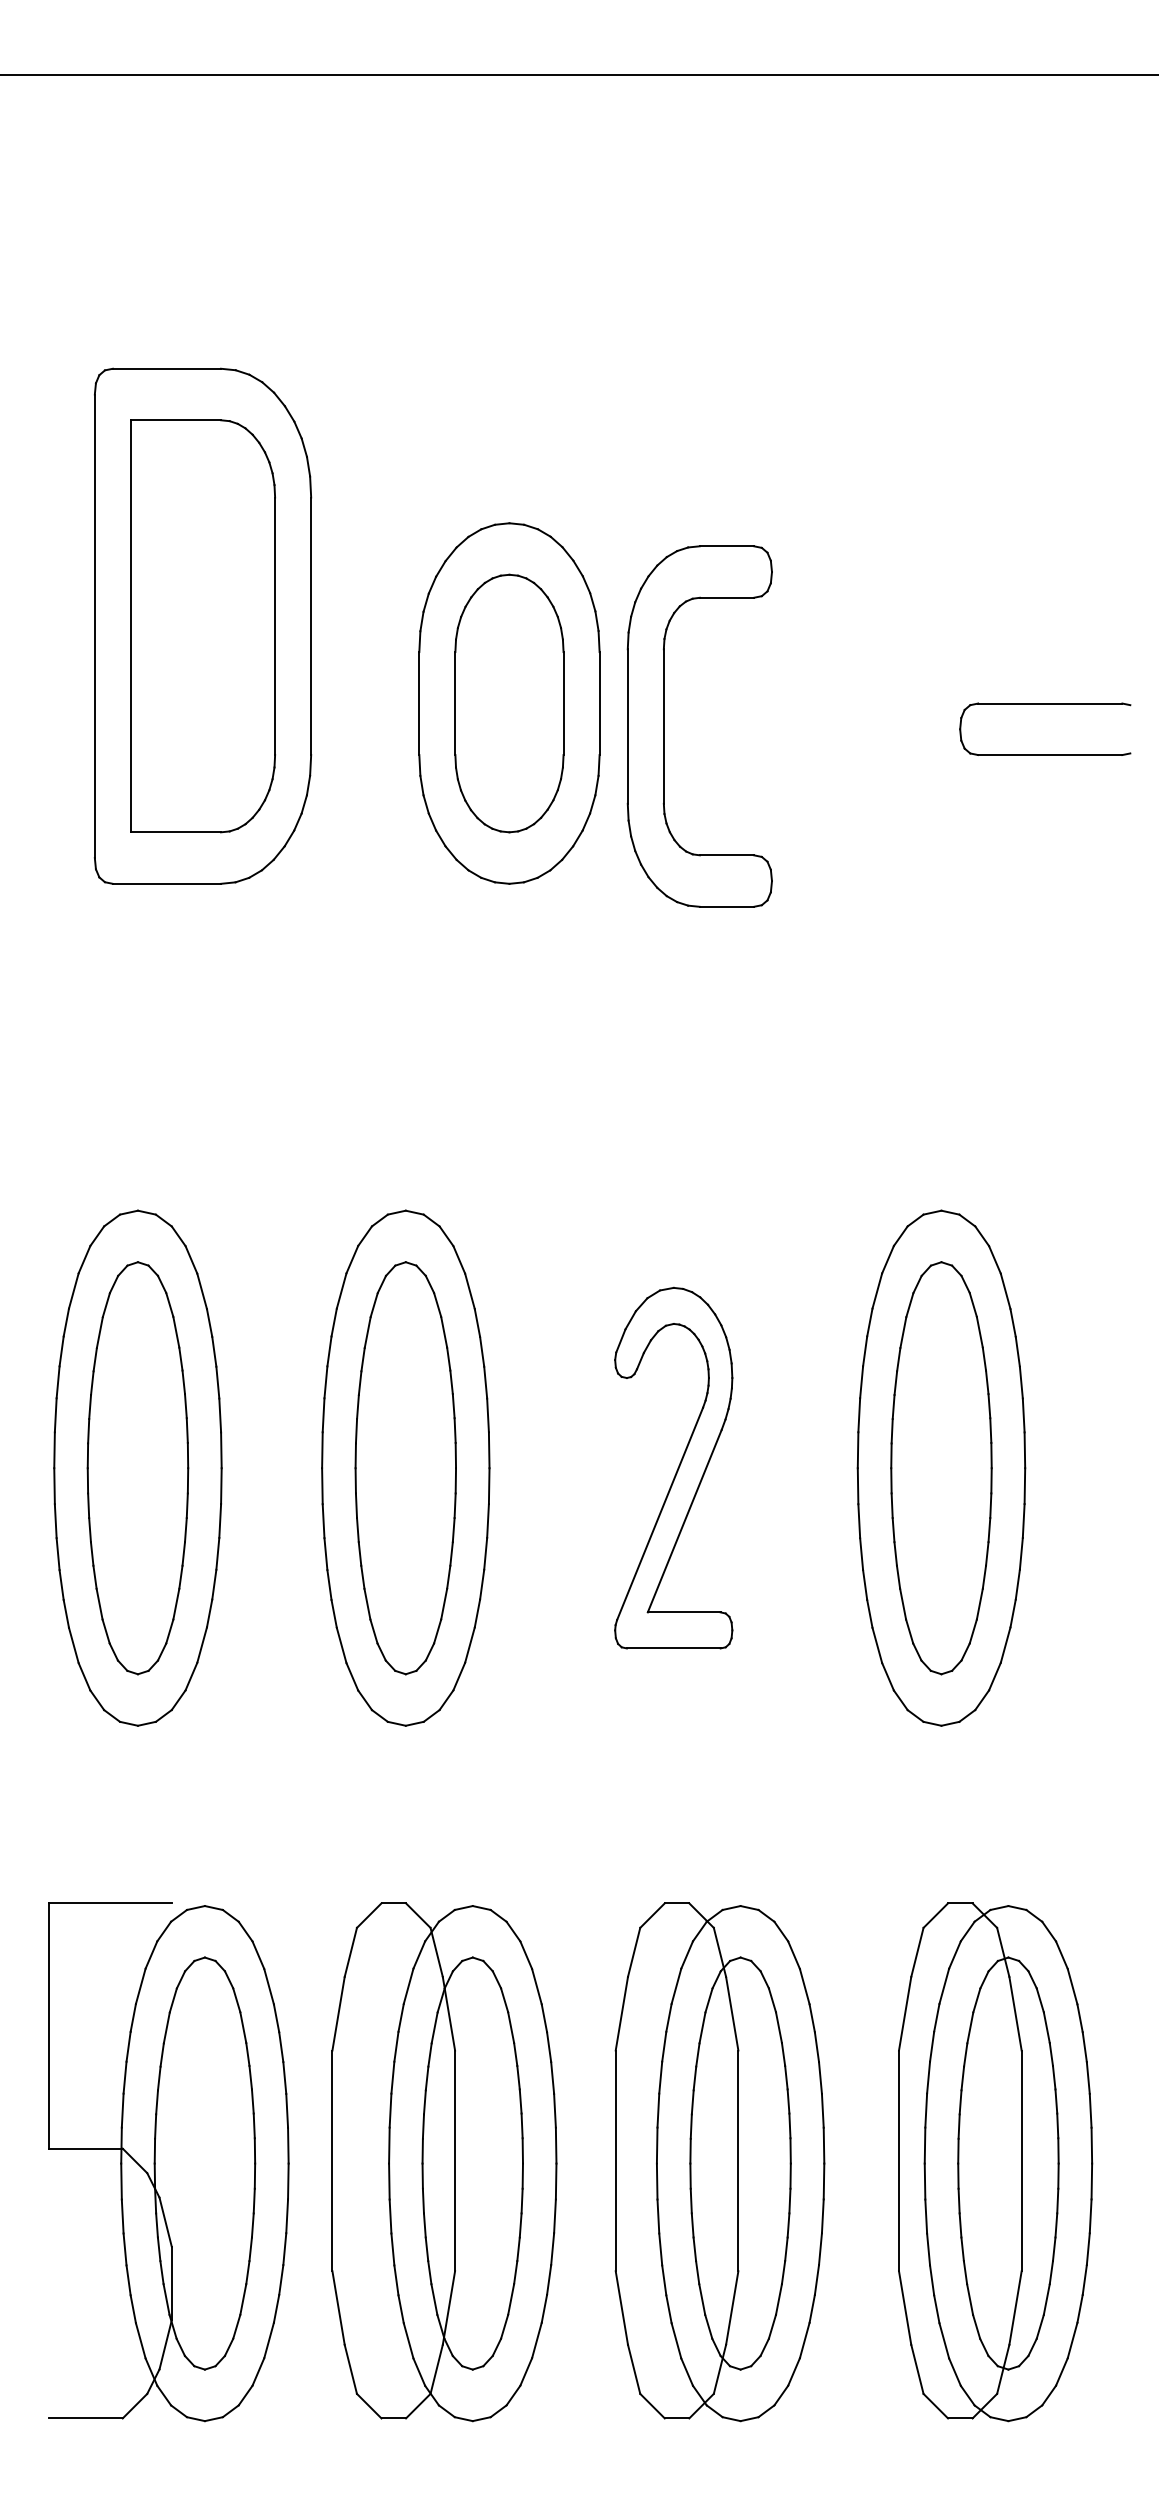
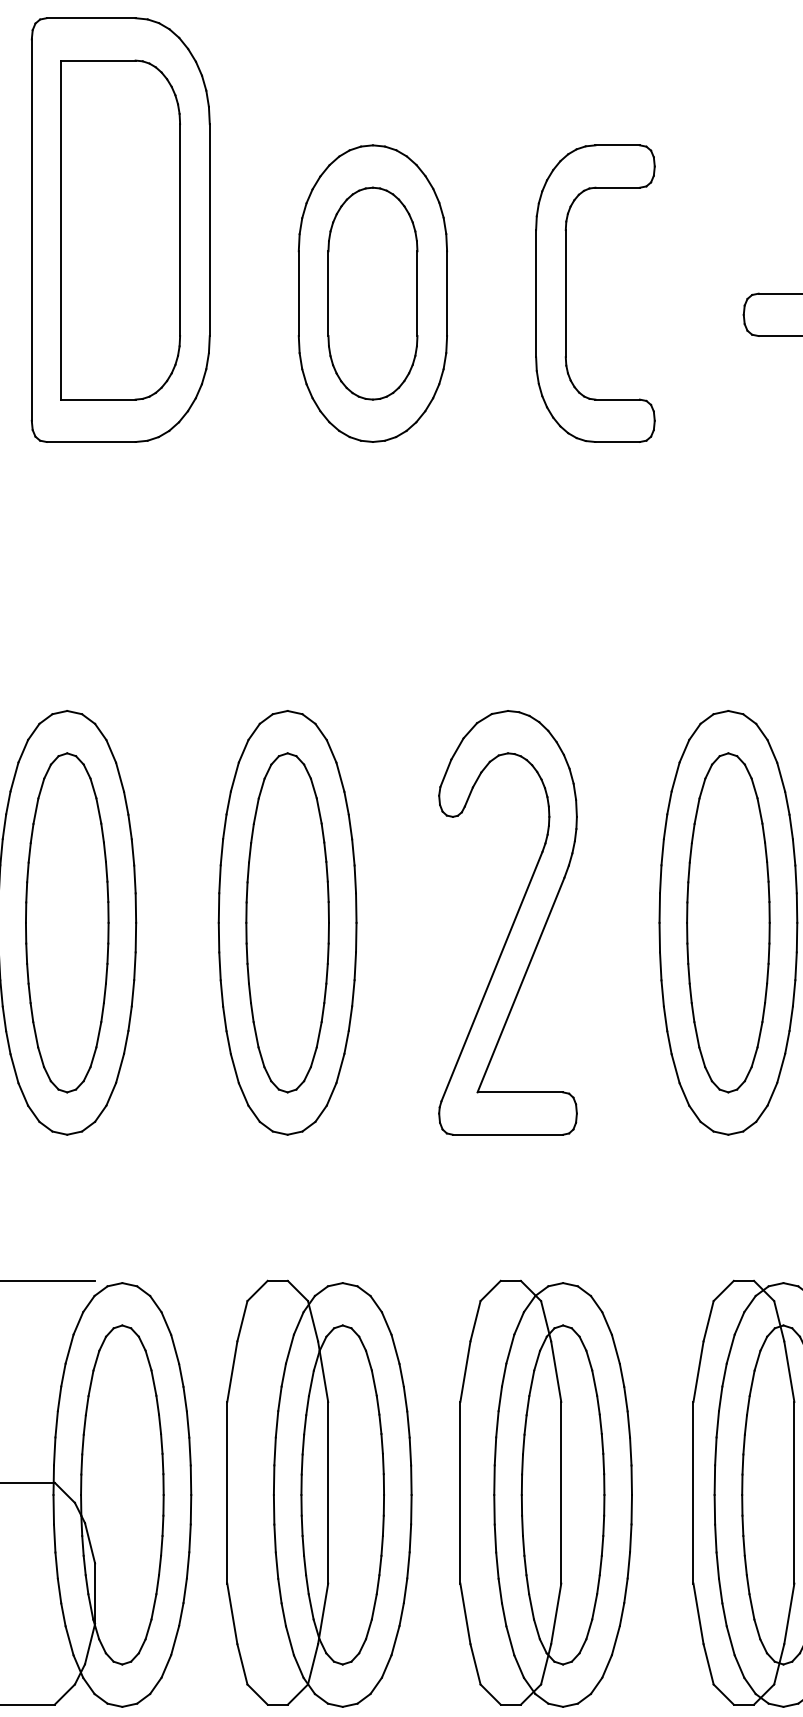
part: (664, 726) -> (566, 293), moved
part: (673, 1467) -> (507, 922), size x1.43

